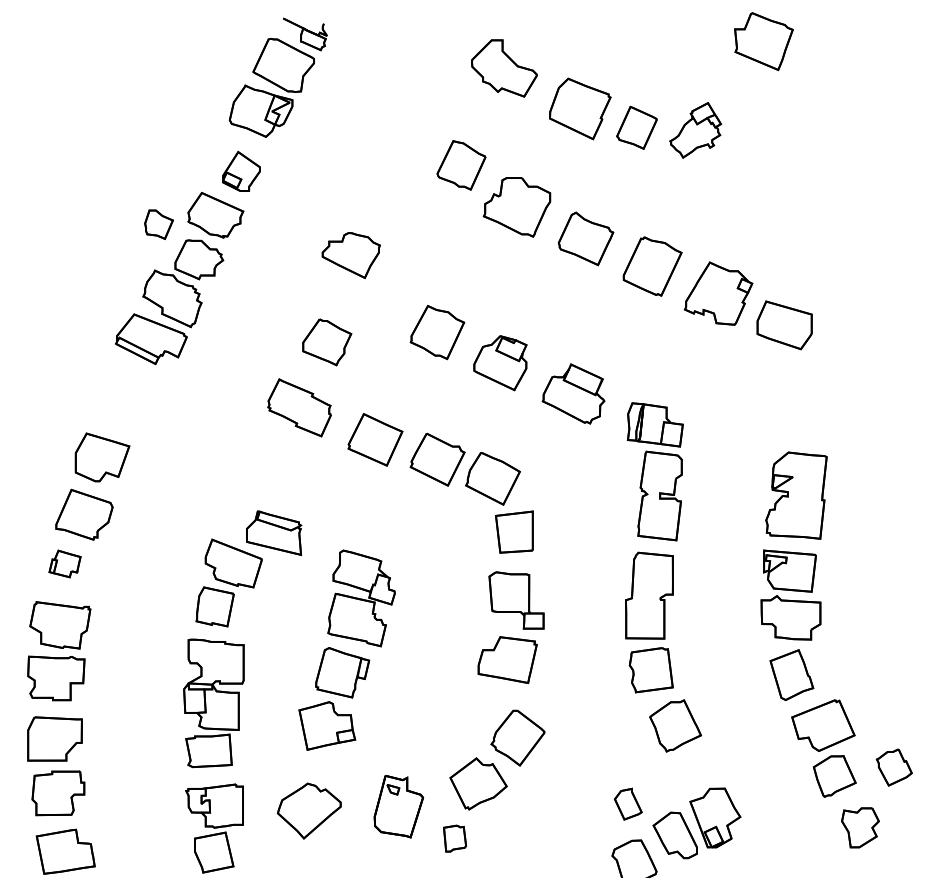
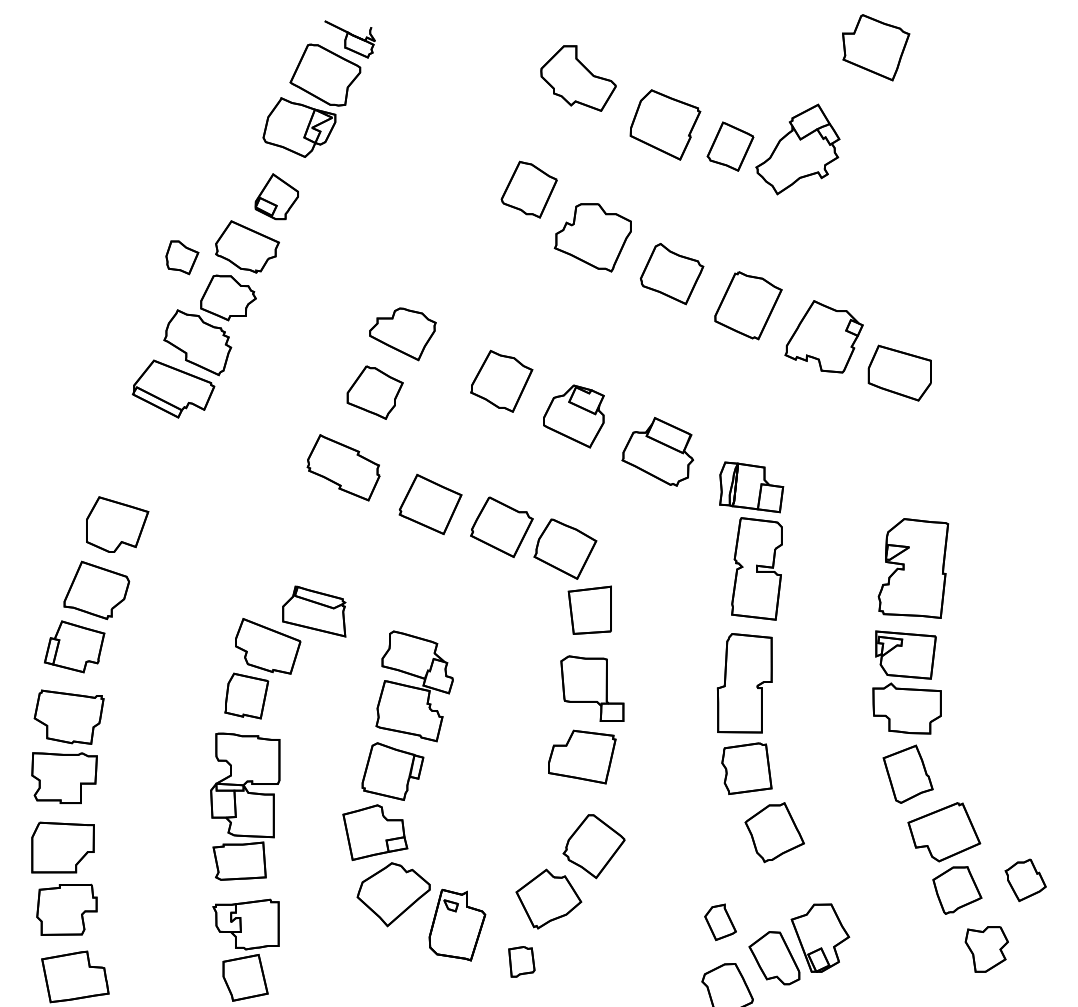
part: (695, 130) -> (797, 149), size x1.43
part: (350, 255) -> (401, 334), moved
part: (64, 563) -> (73, 646), size x1.67
part: (308, 810) -> (392, 894), moved

